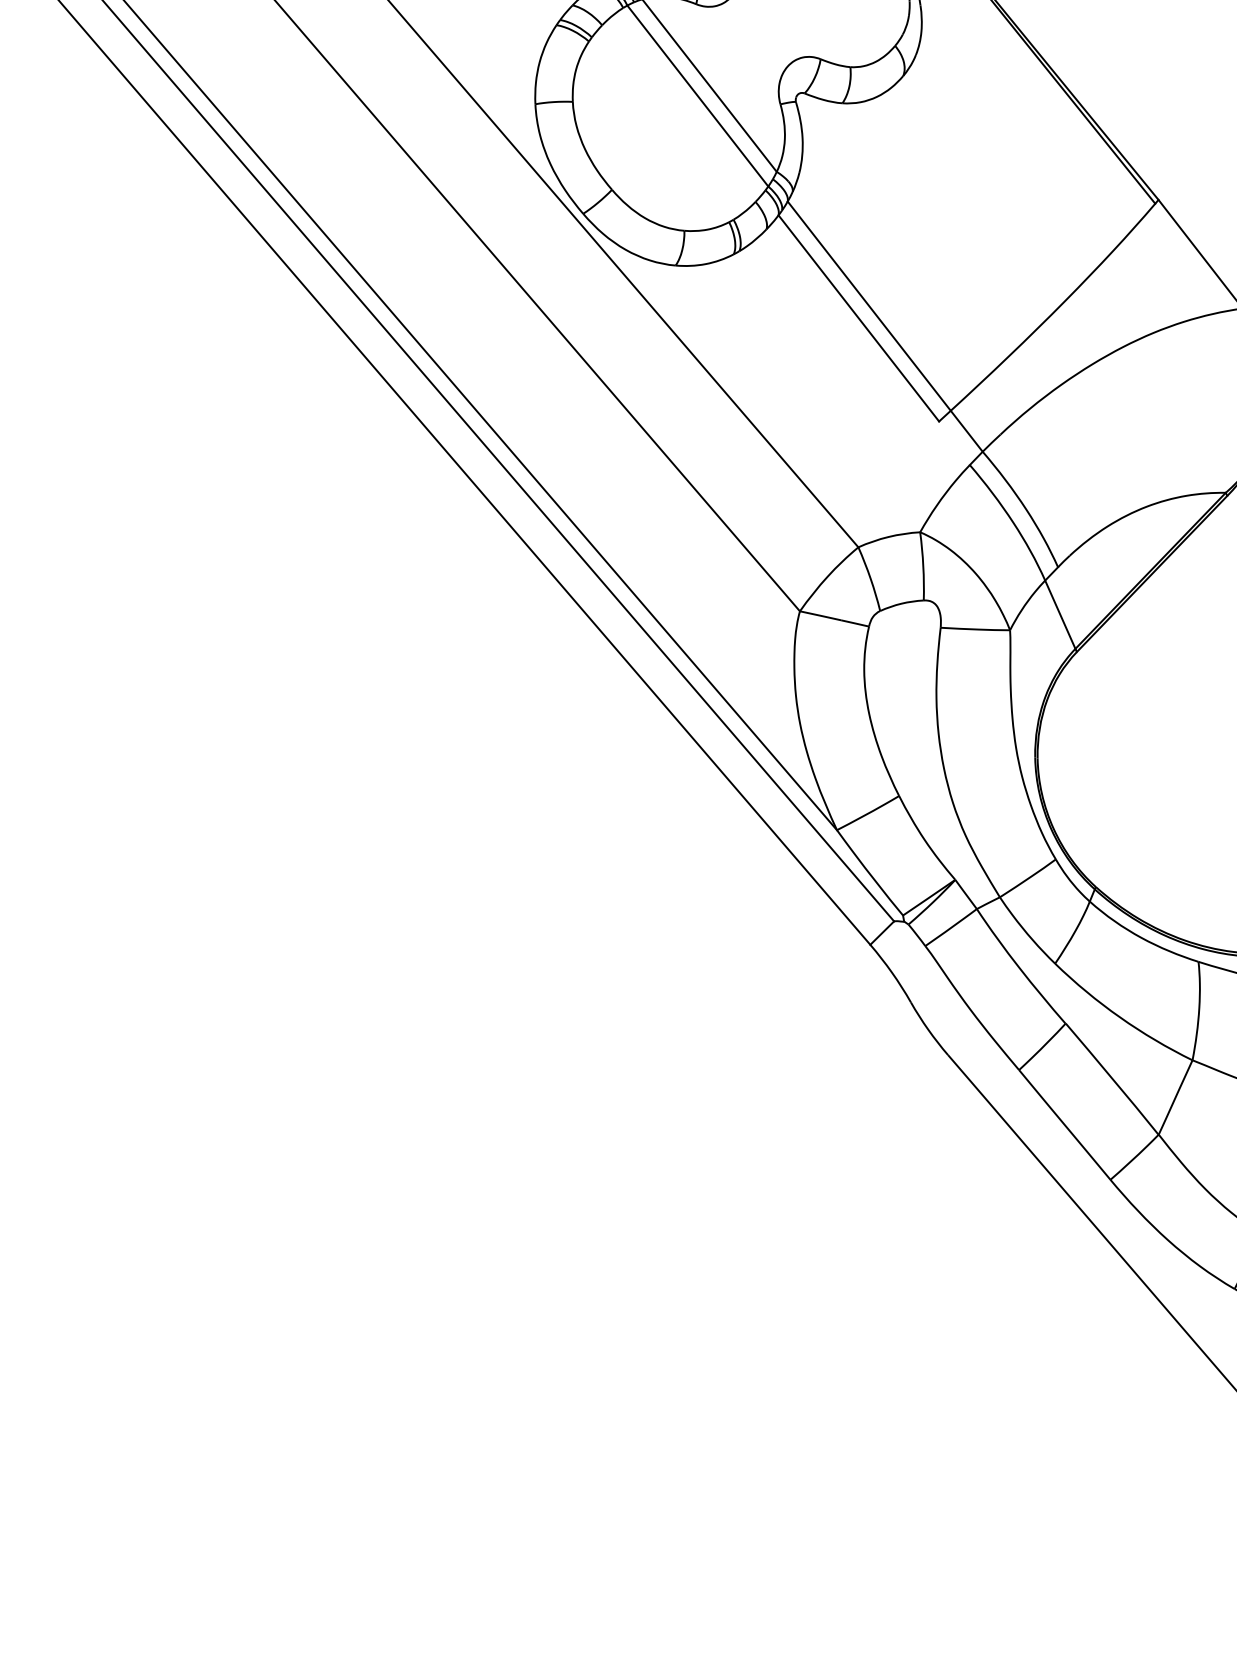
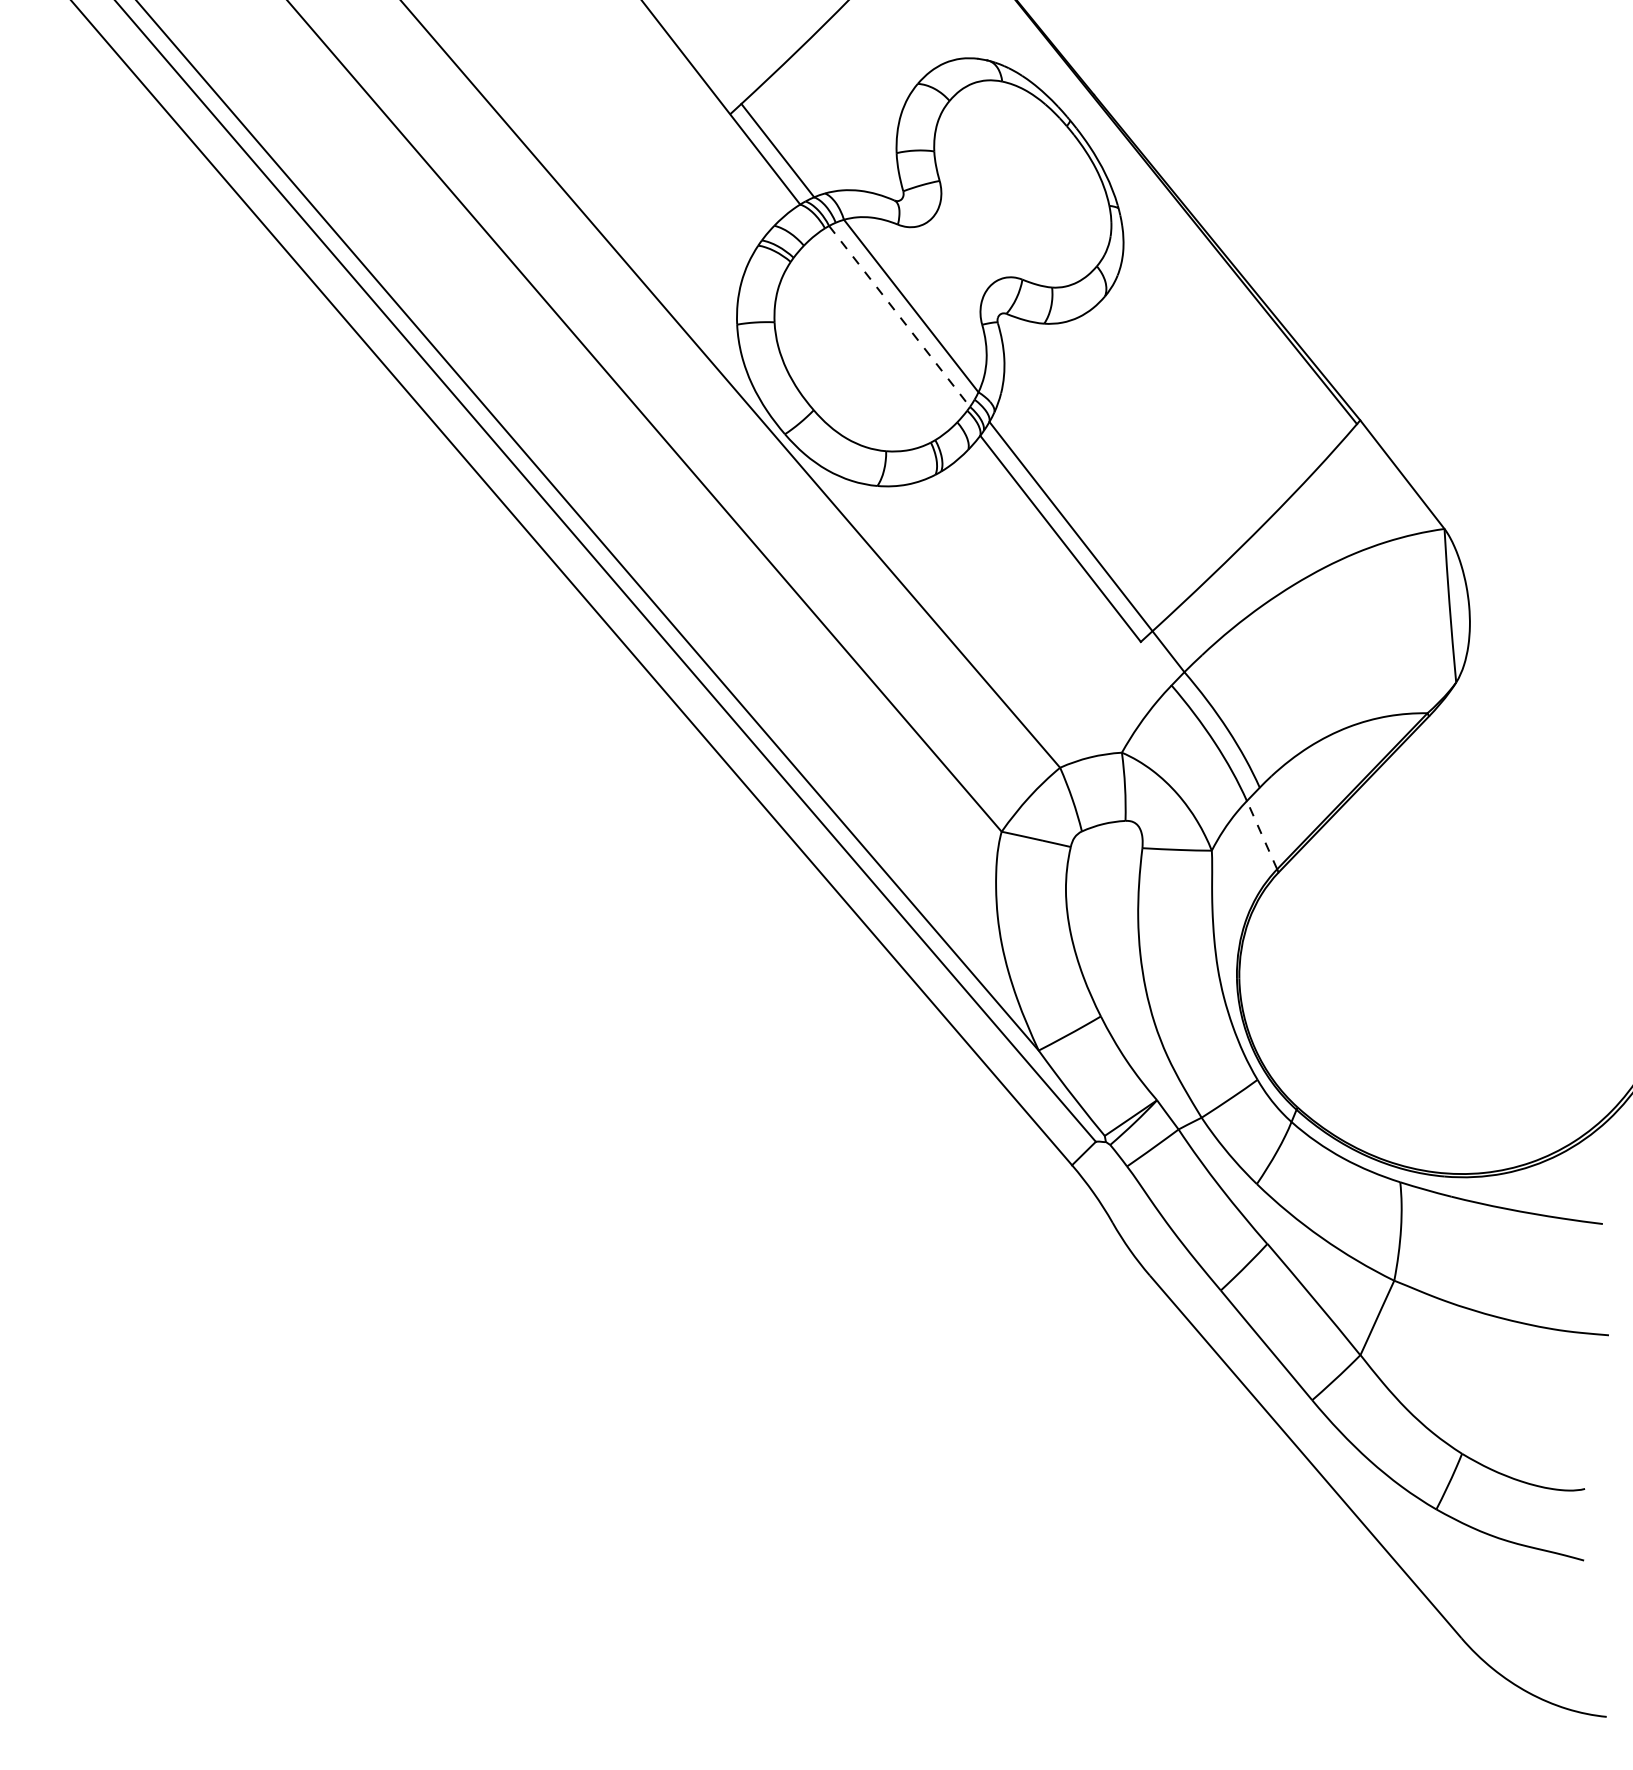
line: (697, 96) -> (899, 316), solid -> dashed
line: (1059, 614) -> (1261, 834), solid -> dashed

